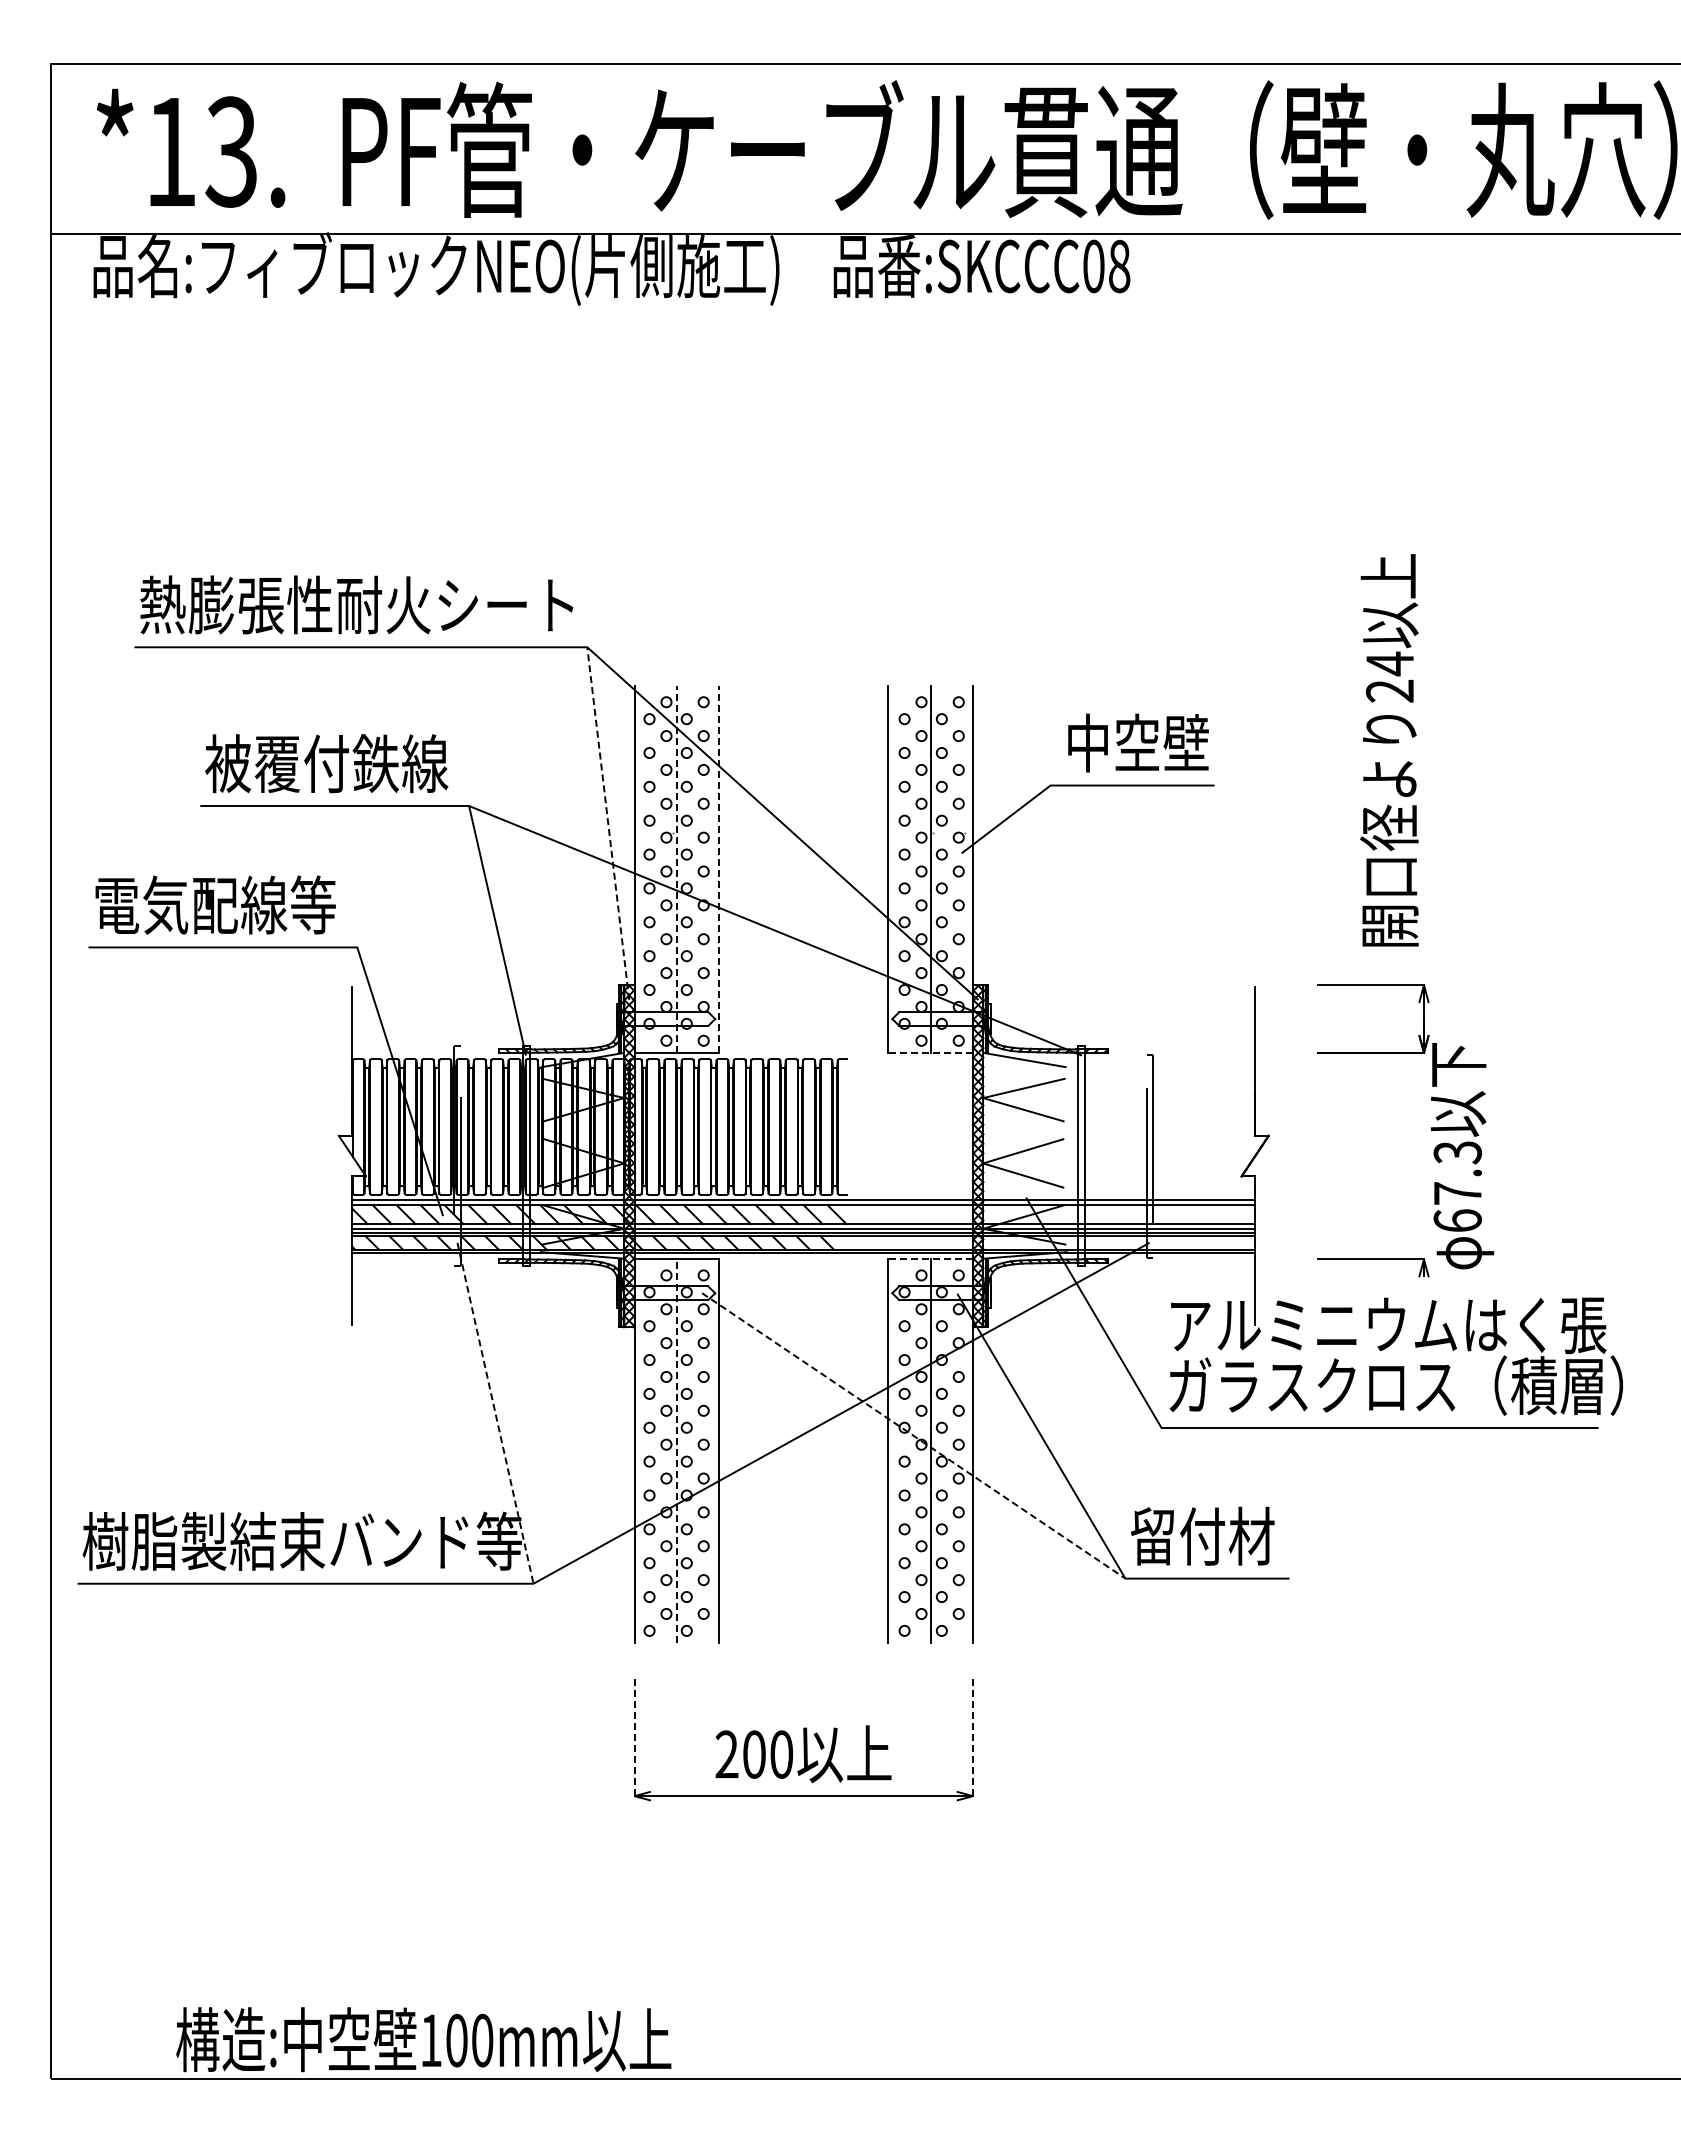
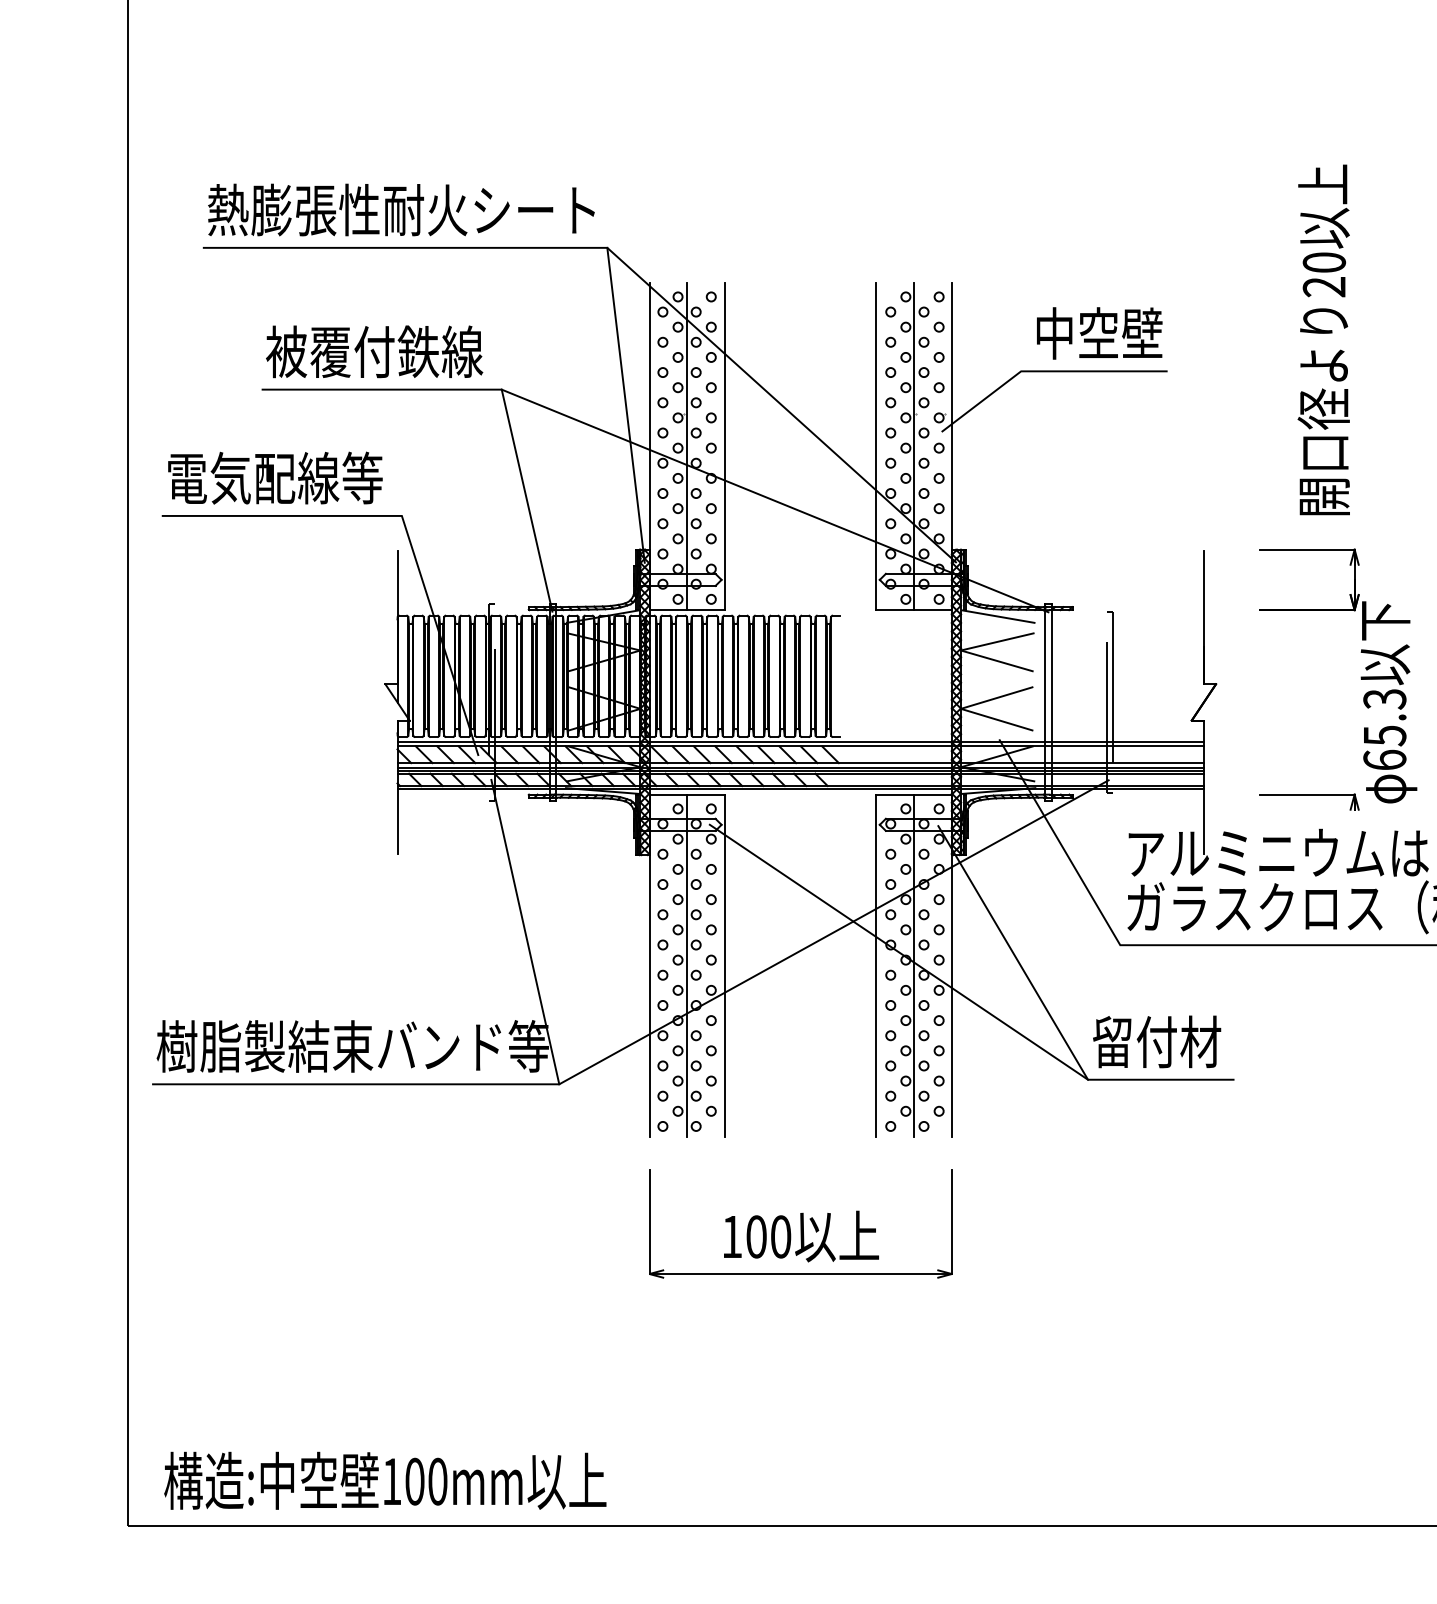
text: (1389, 663) -> (1323, 262), 24 -> 20
line: (608, 823) -> (626, 405), dashed -> solid
line: (676, 869) -> (687, 446), dashed -> solid
line: (719, 869) -> (725, 446), dashed -> solid
line: (930, 1052) -> (913, 609), dashed -> solid
text: (1458, 1193) -> (1385, 735), 67.3 -> 65.3
line: (930, 1259) -> (913, 794), dashed -> solid
line: (495, 1413) -> (525, 932), dashed -> solid
line: (914, 1436) -> (899, 952), dashed -> solid
line: (676, 1451) -> (687, 966), dashed -> solid
line: (634, 1737) -> (649, 1221), dashed -> solid
line: (973, 1737) -> (952, 1221), dashed -> solid
text: (726, 1754) -> (731, 1236), 200 -> 100
text: (423, 2039) -> (385, 1480), moved

